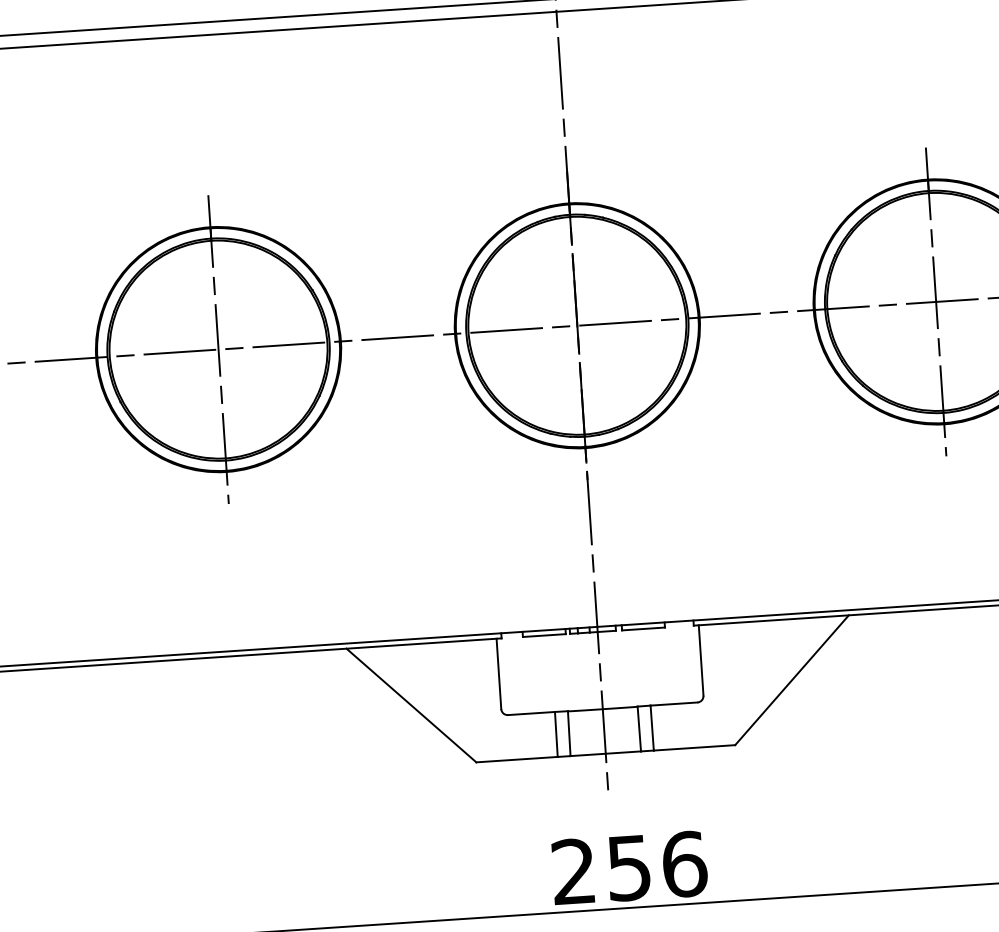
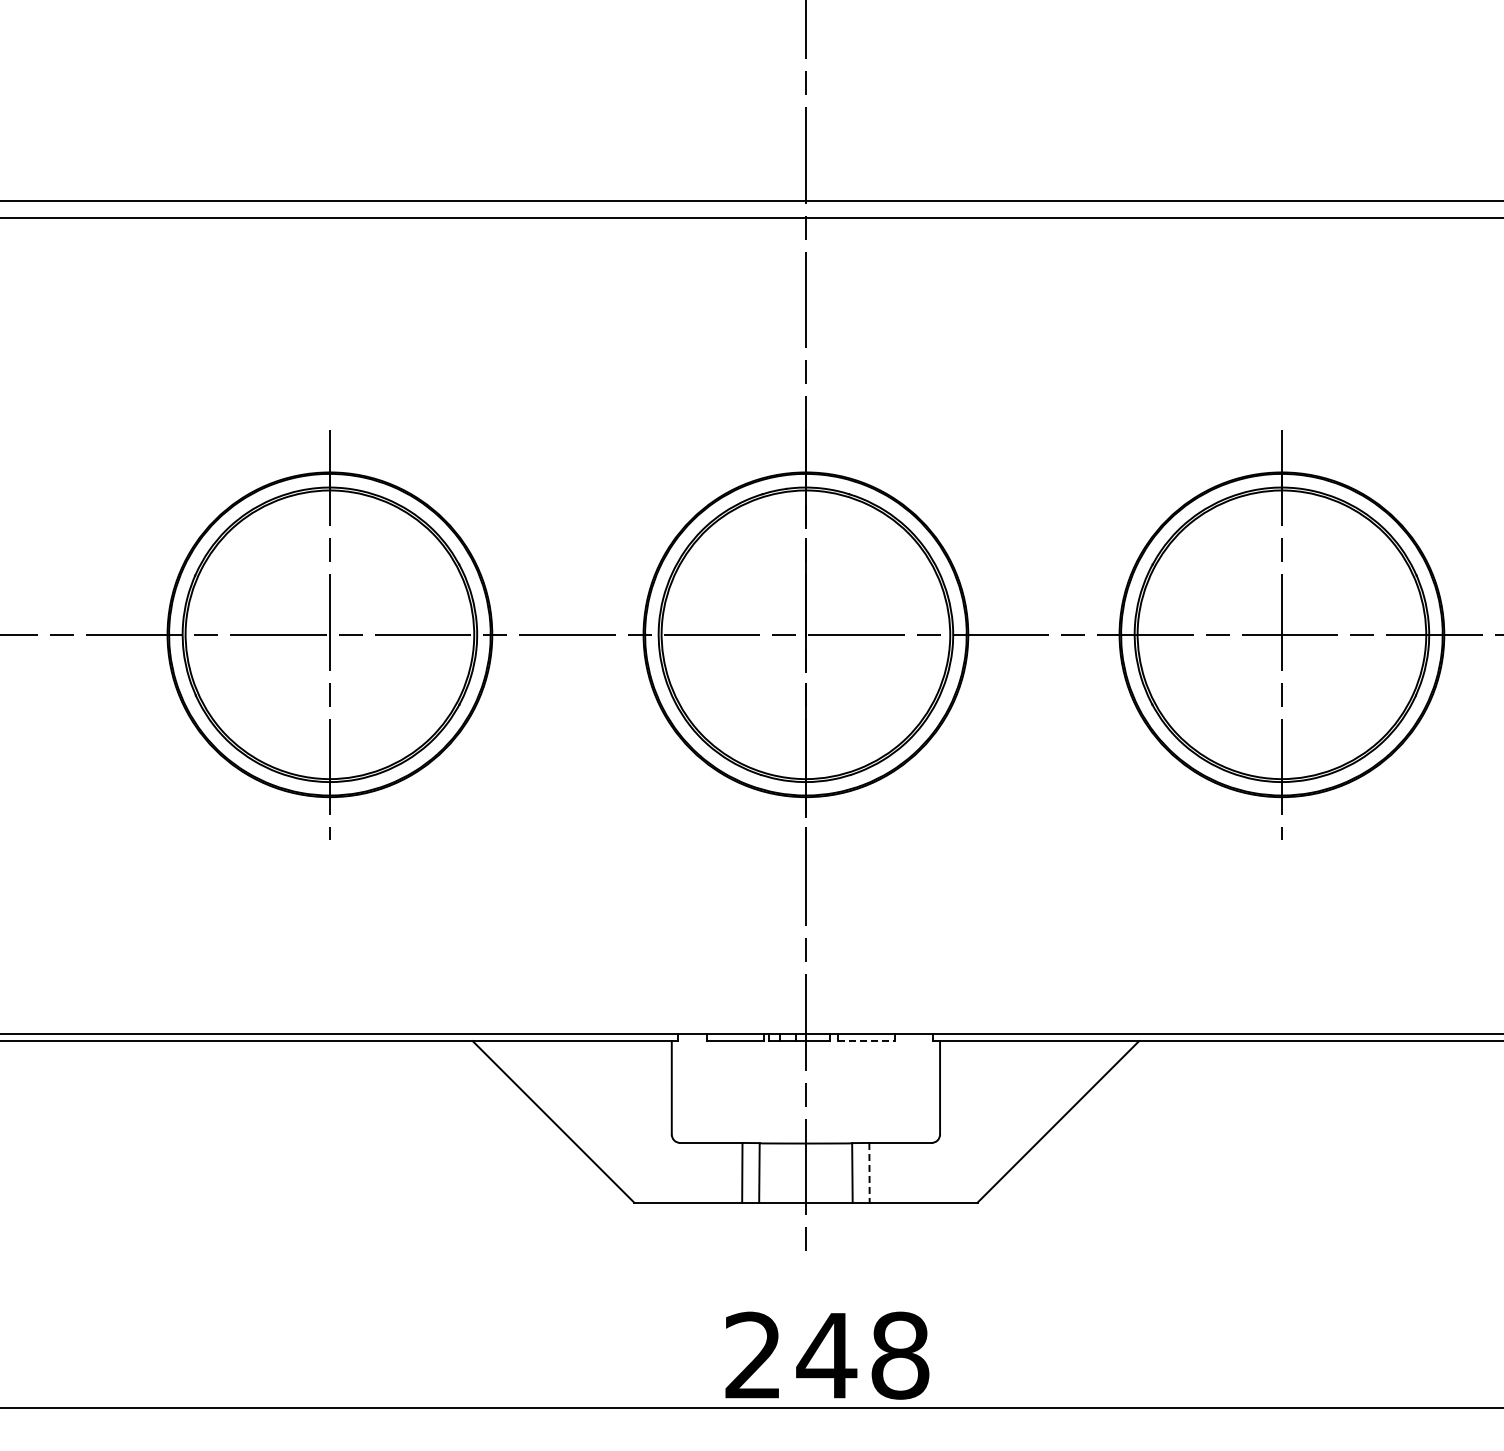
line: (644, 629) -> (867, 1041), solid -> dashed
line: (652, 727) -> (869, 1172), solid -> dashed
text: (656, 866) -> (862, 1355), 256 -> 248

